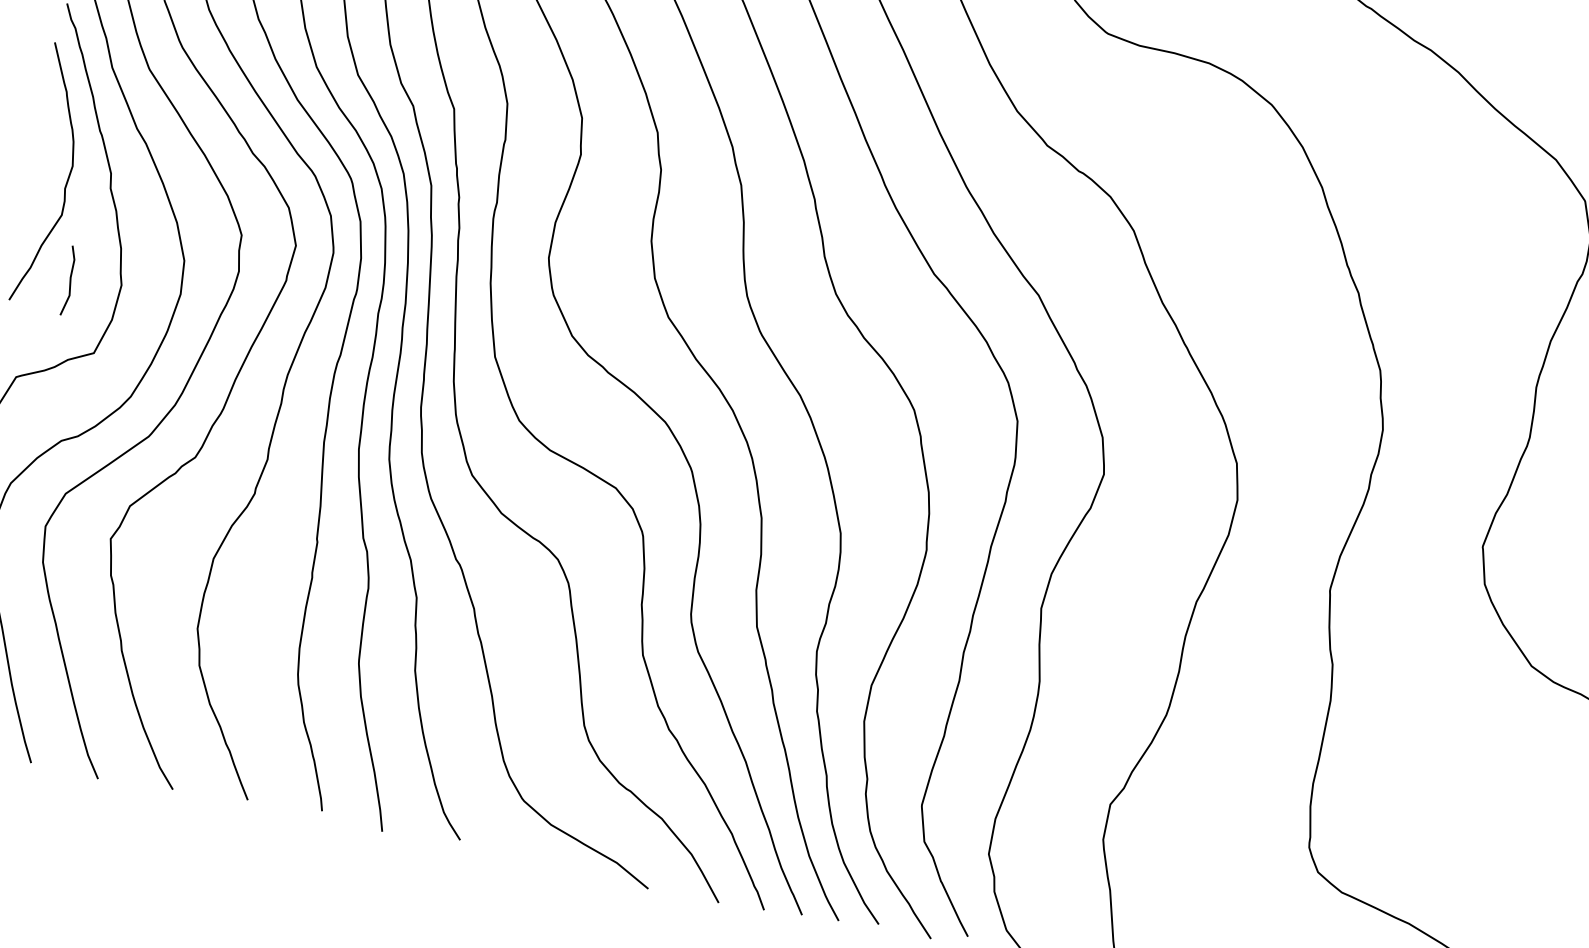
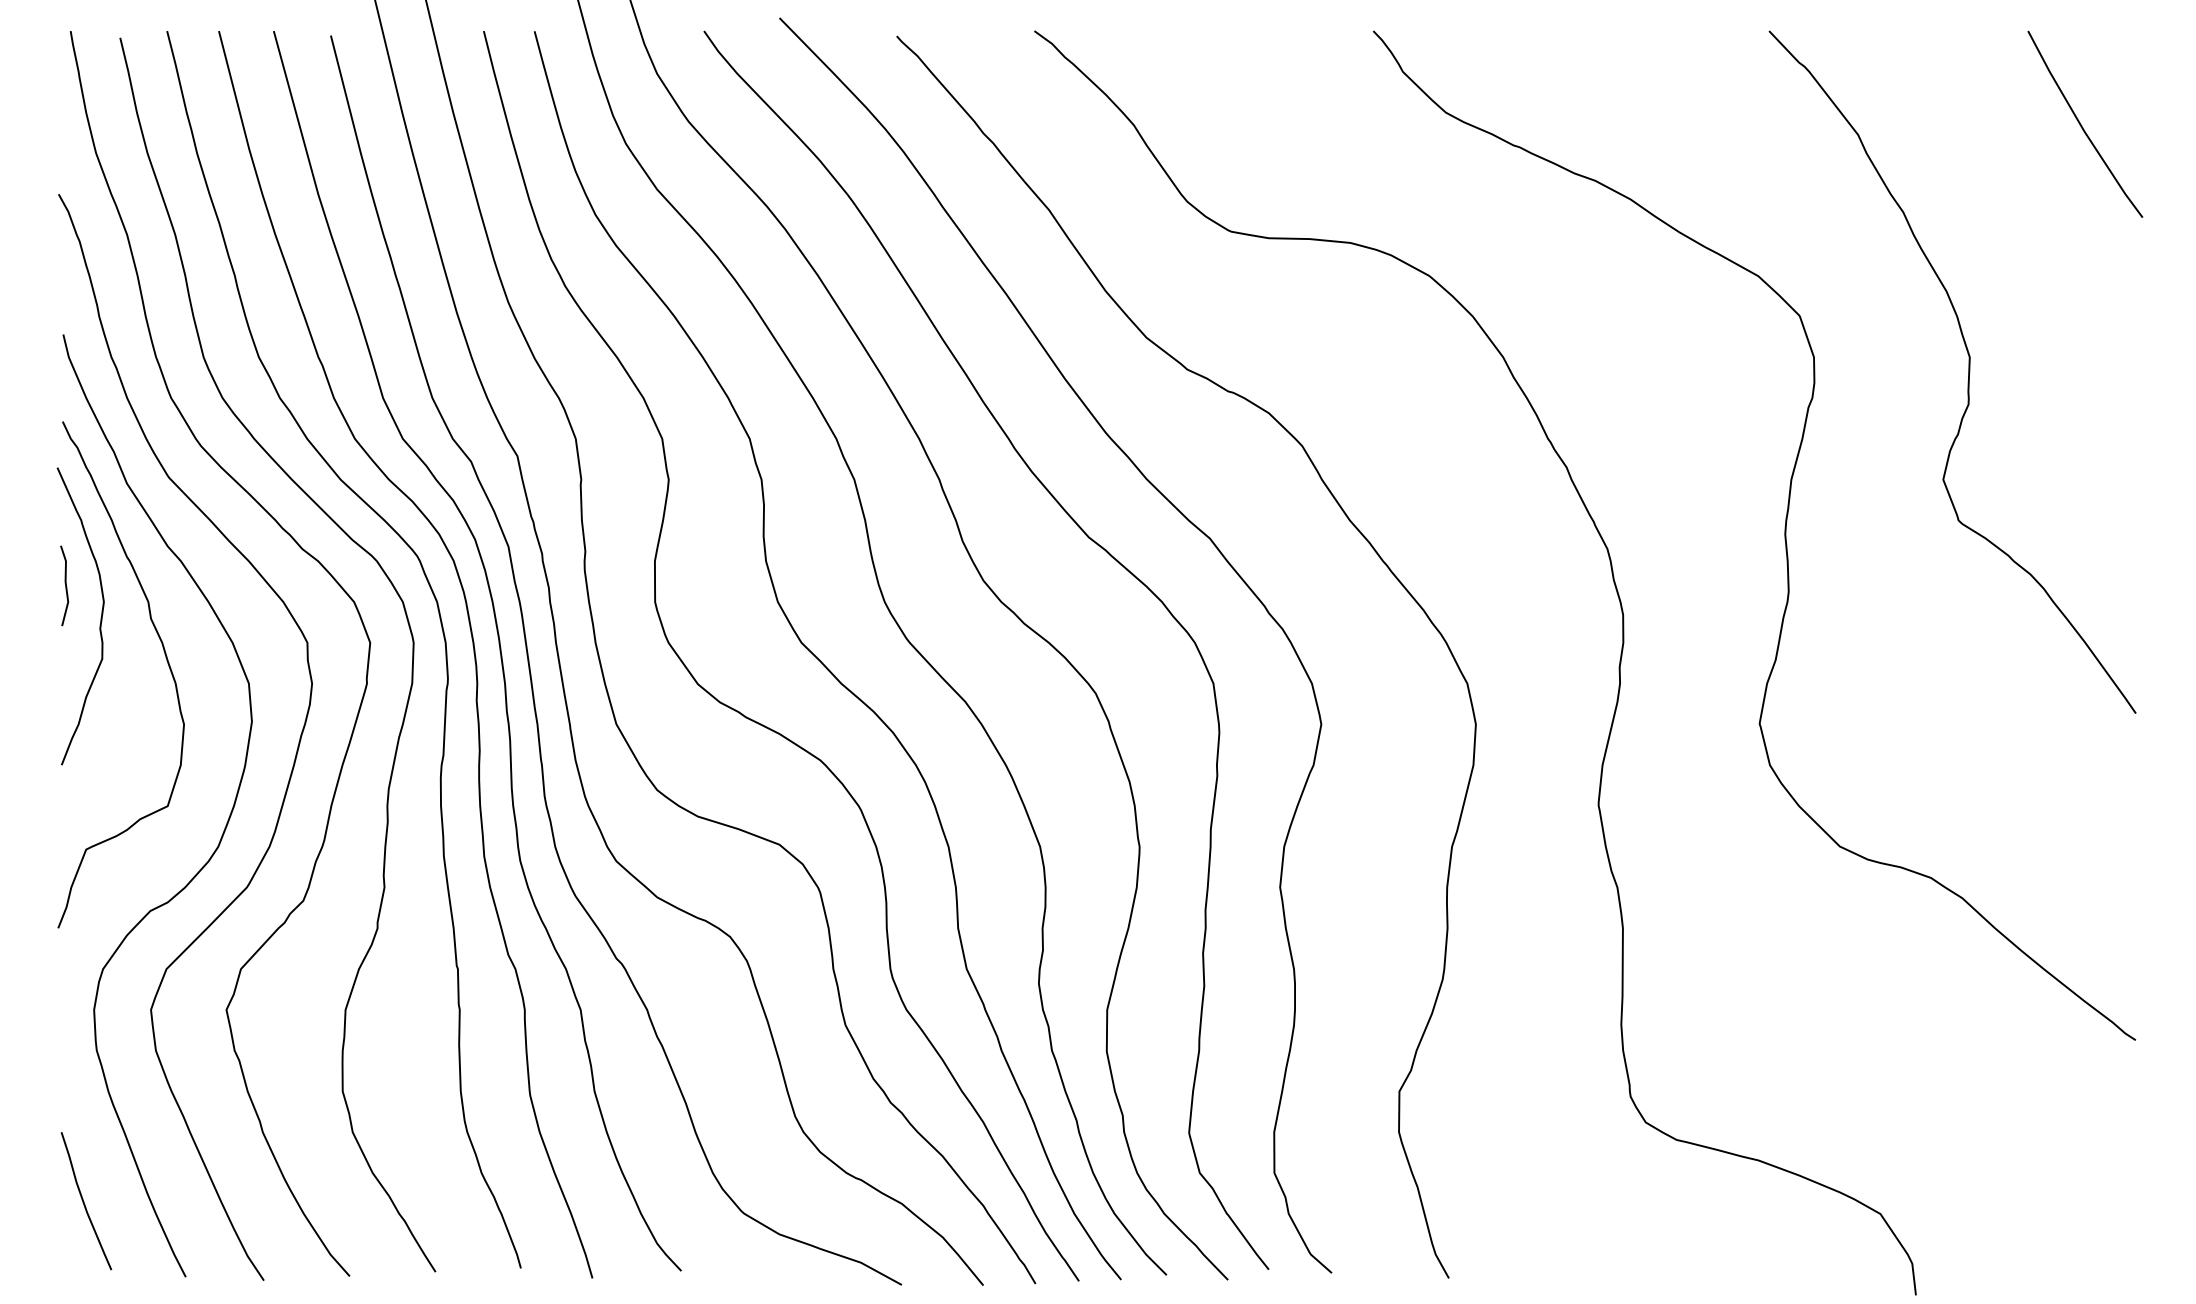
line: (69, 280) -> (65, 585), moved

